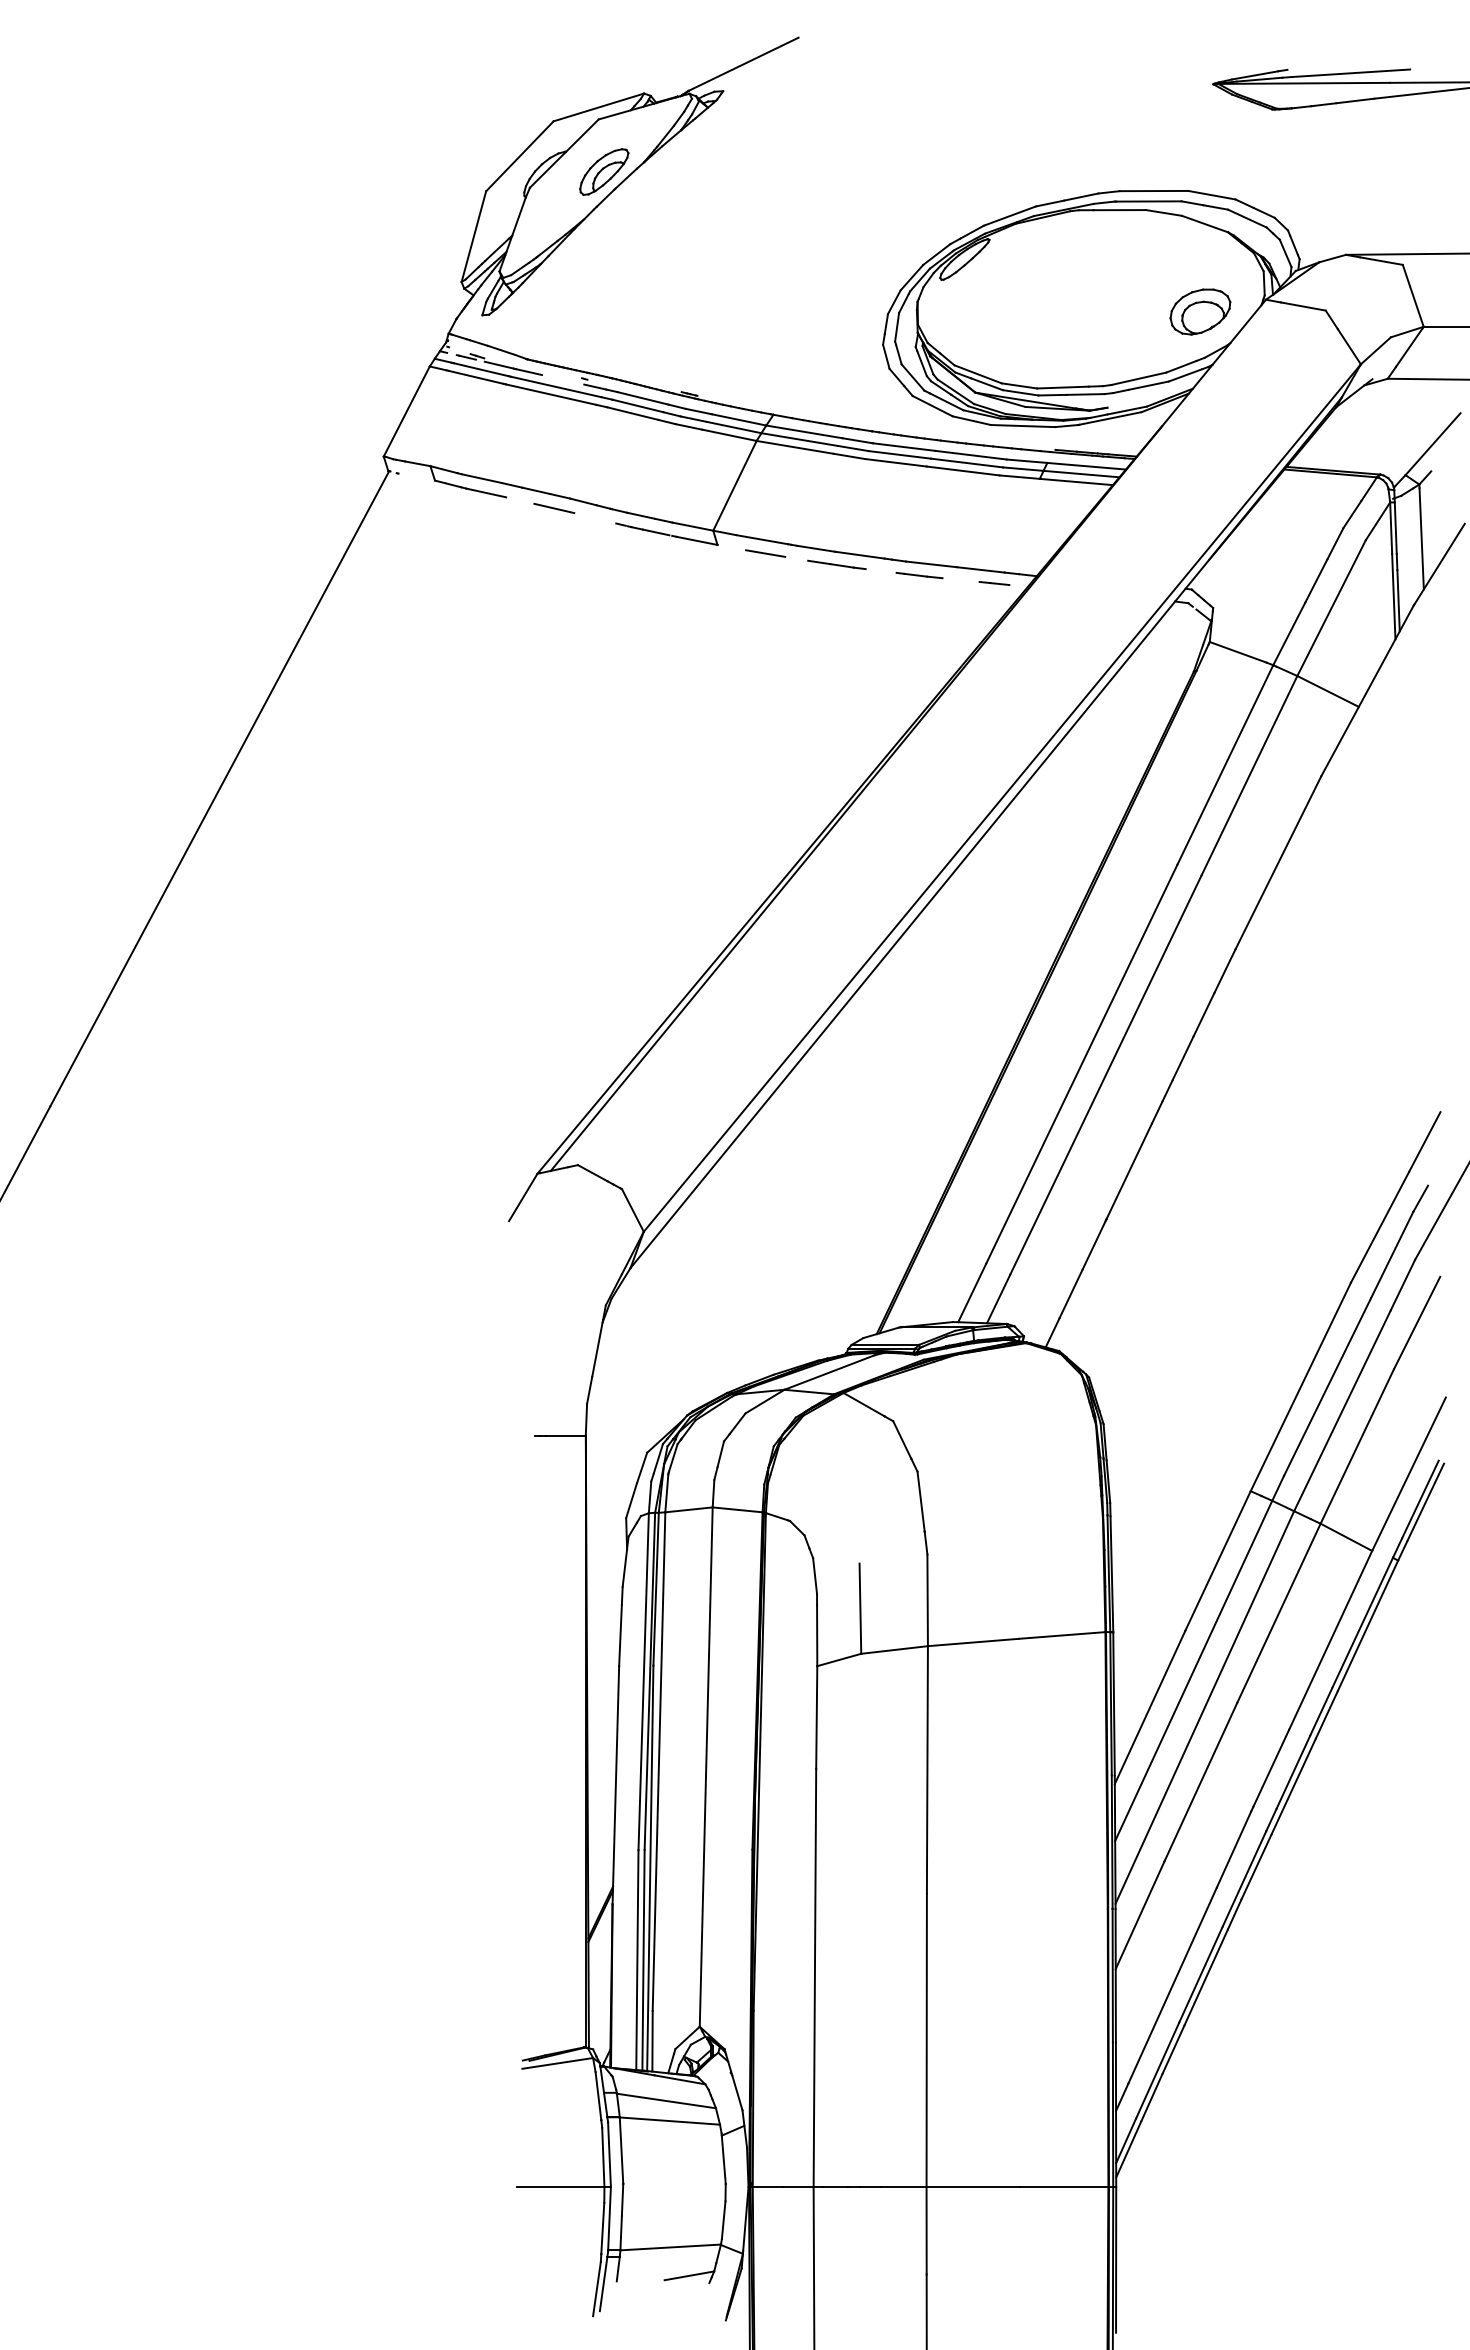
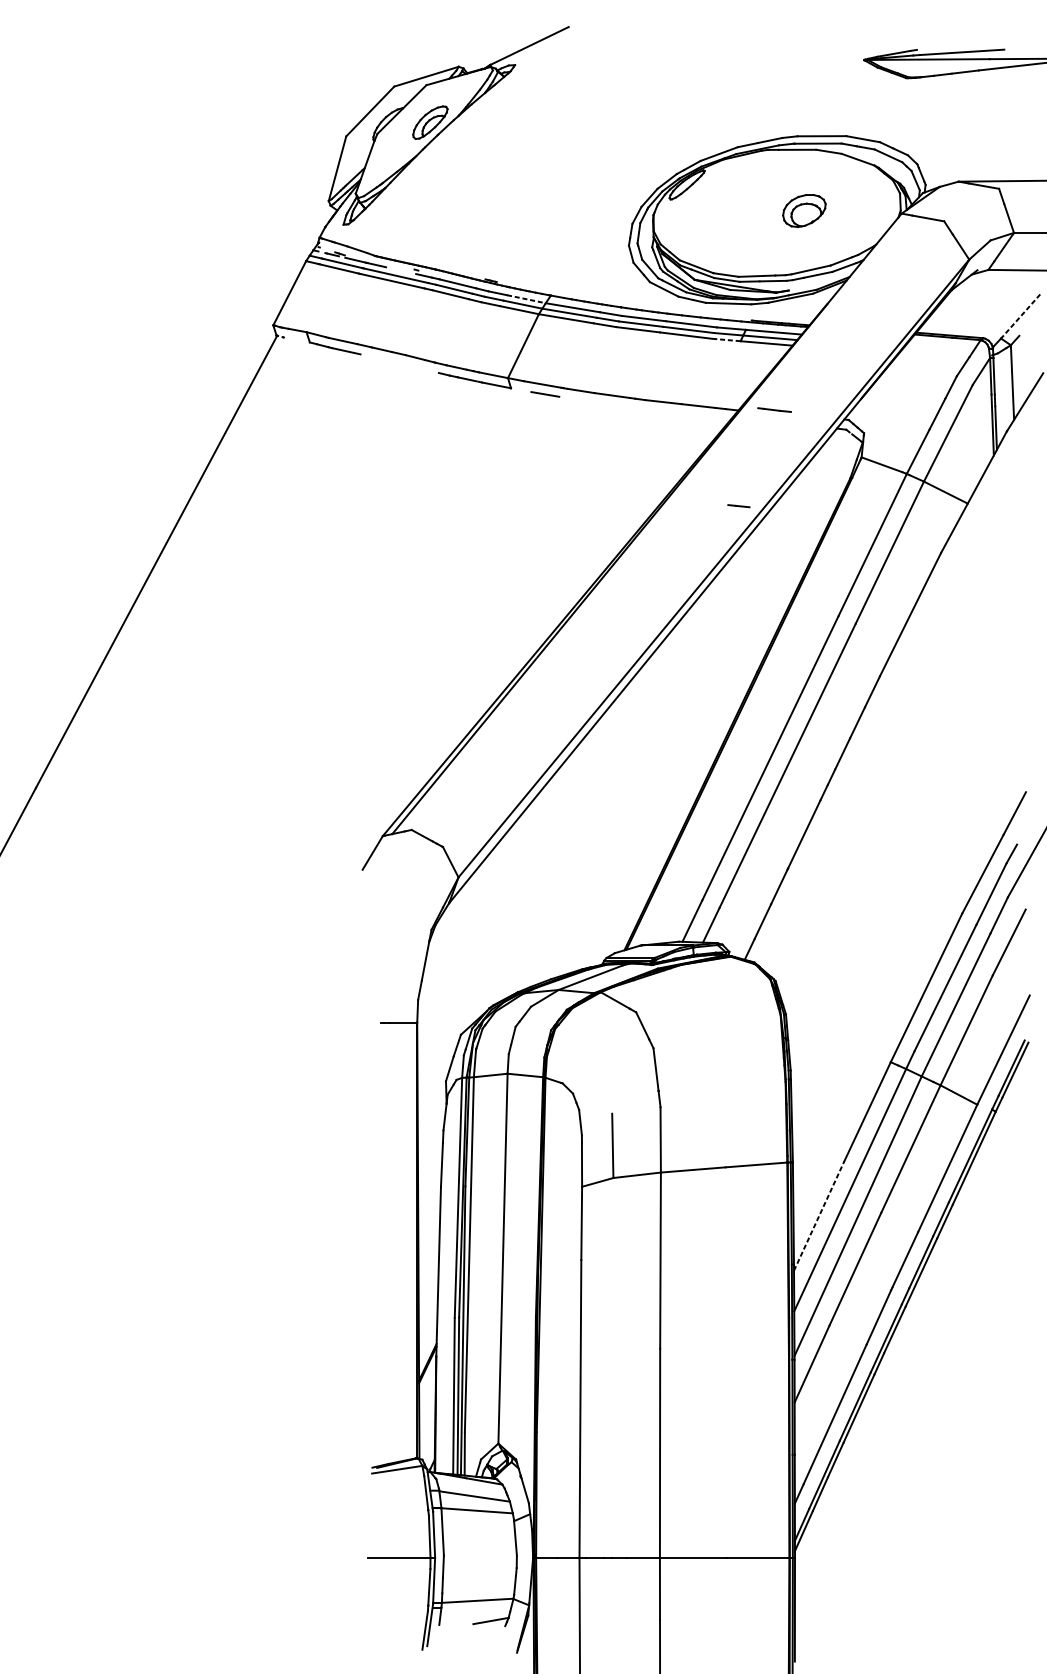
part: (1200, 311) -> (804, 210), moved
line: (739, 419) -> (526, 298), solid -> dashed
line: (1432, 444) -> (1020, 316), solid -> dashed
line: (1019, 477) -> (726, 340), solid -> dashed
line: (554, 508) -> (394, 362), removed
line: (836, 564) -> (595, 402), removed
line: (919, 575) -> (774, 410), moved
line: (994, 583) -> (738, 506), moved
line: (1150, 1707) -> (819, 1216), solid -> dashed

